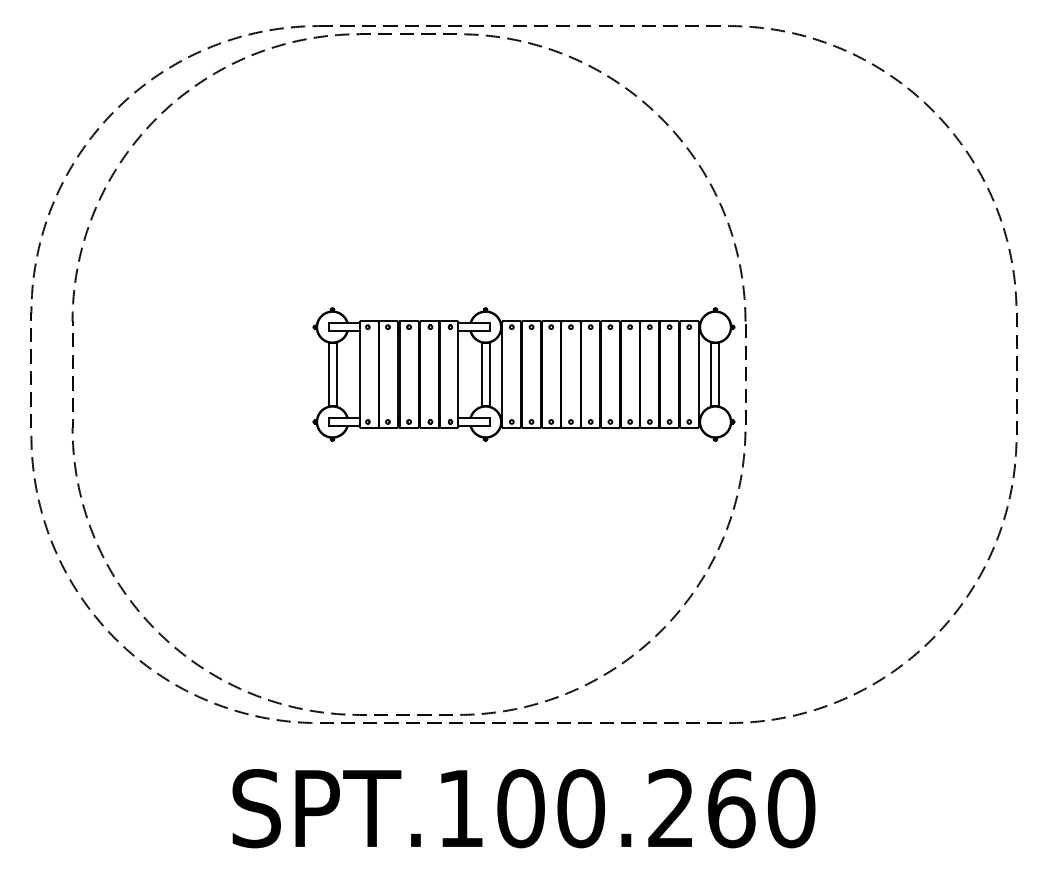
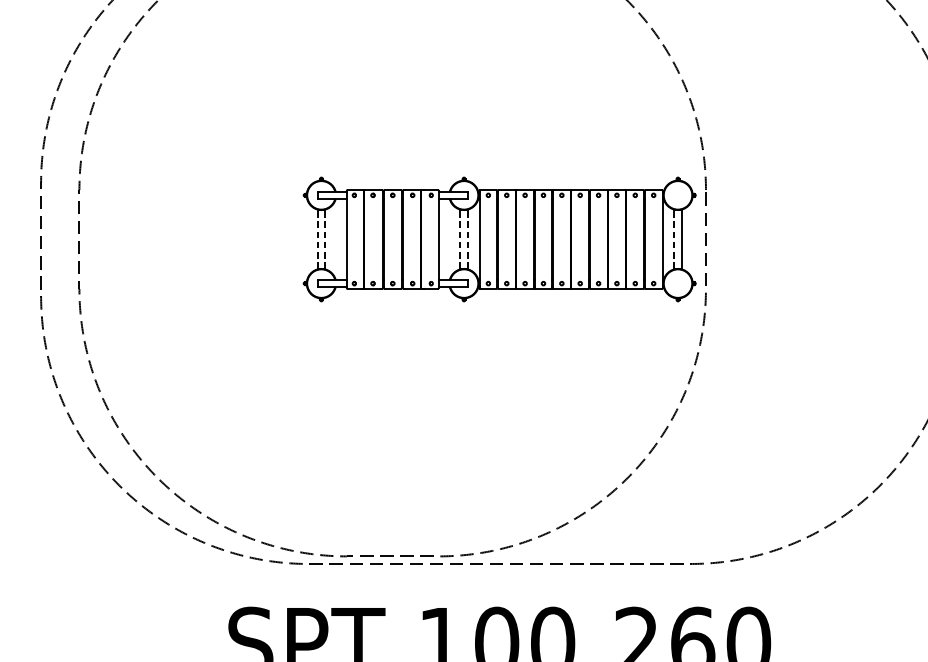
line: (328, 374) -> (317, 239), solid -> dashed
line: (336, 374) -> (325, 239), solid -> dashed
line: (481, 374) -> (460, 239), solid -> dashed
line: (489, 374) -> (467, 239), solid -> dashed
line: (711, 374) -> (674, 239), solid -> dashed

